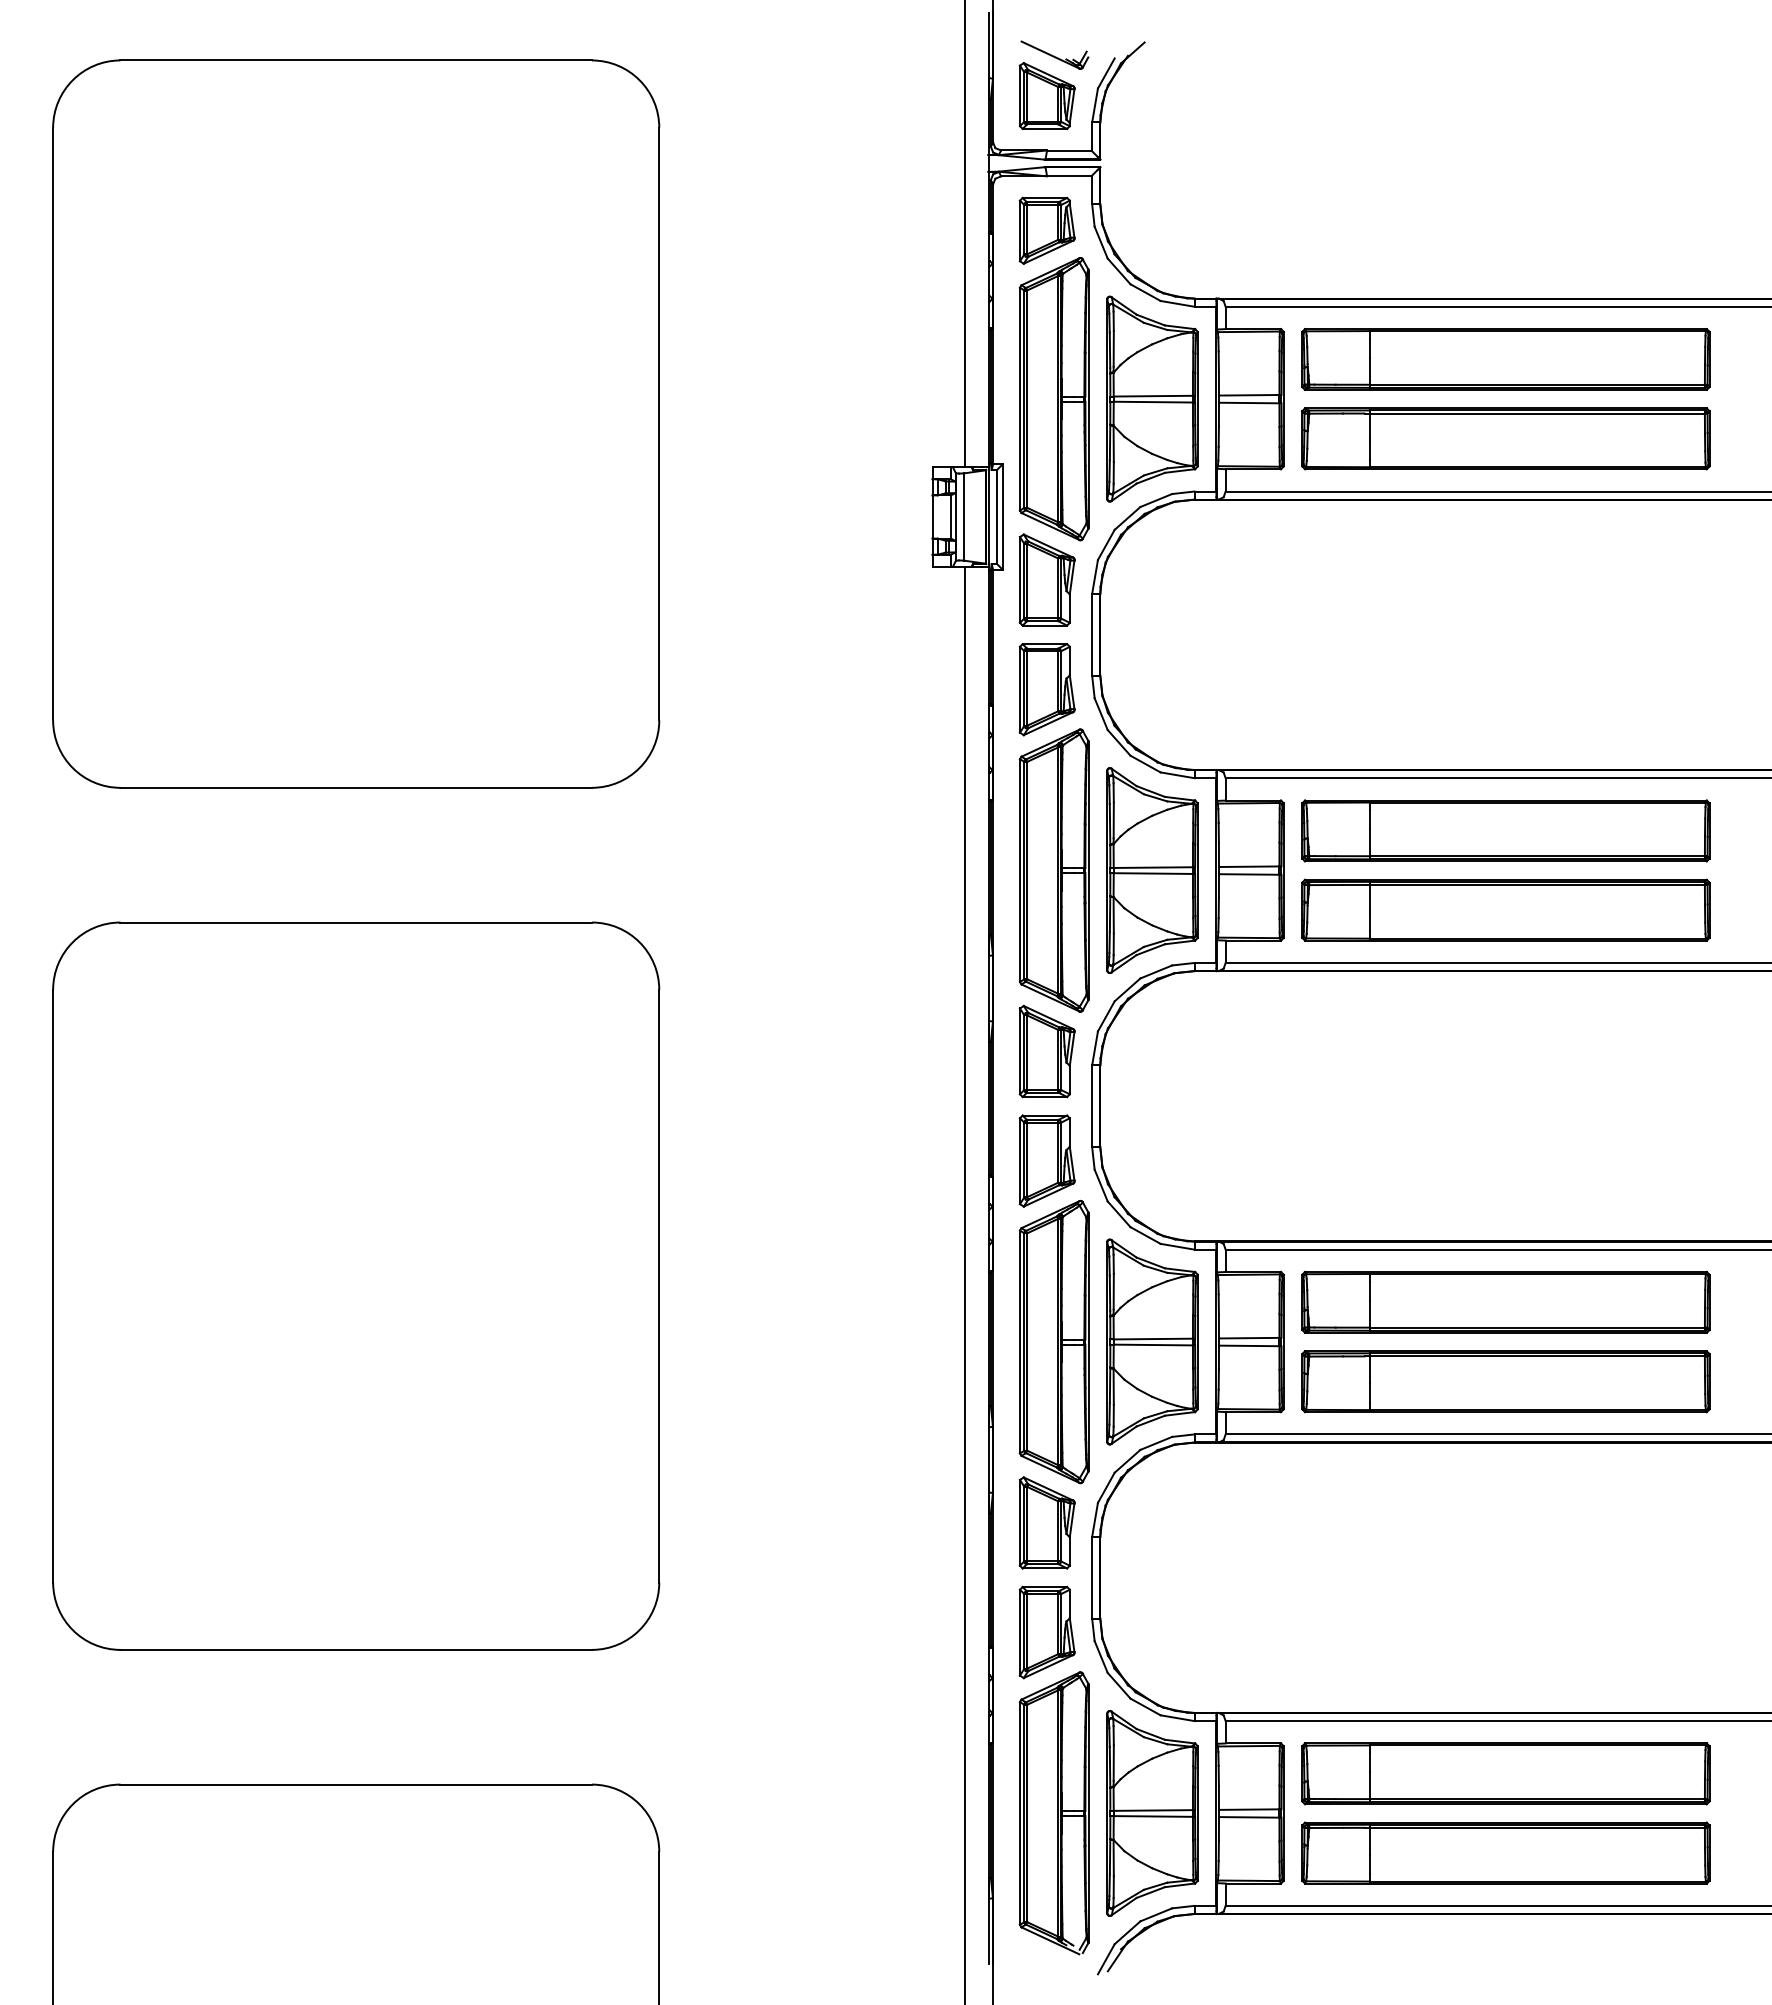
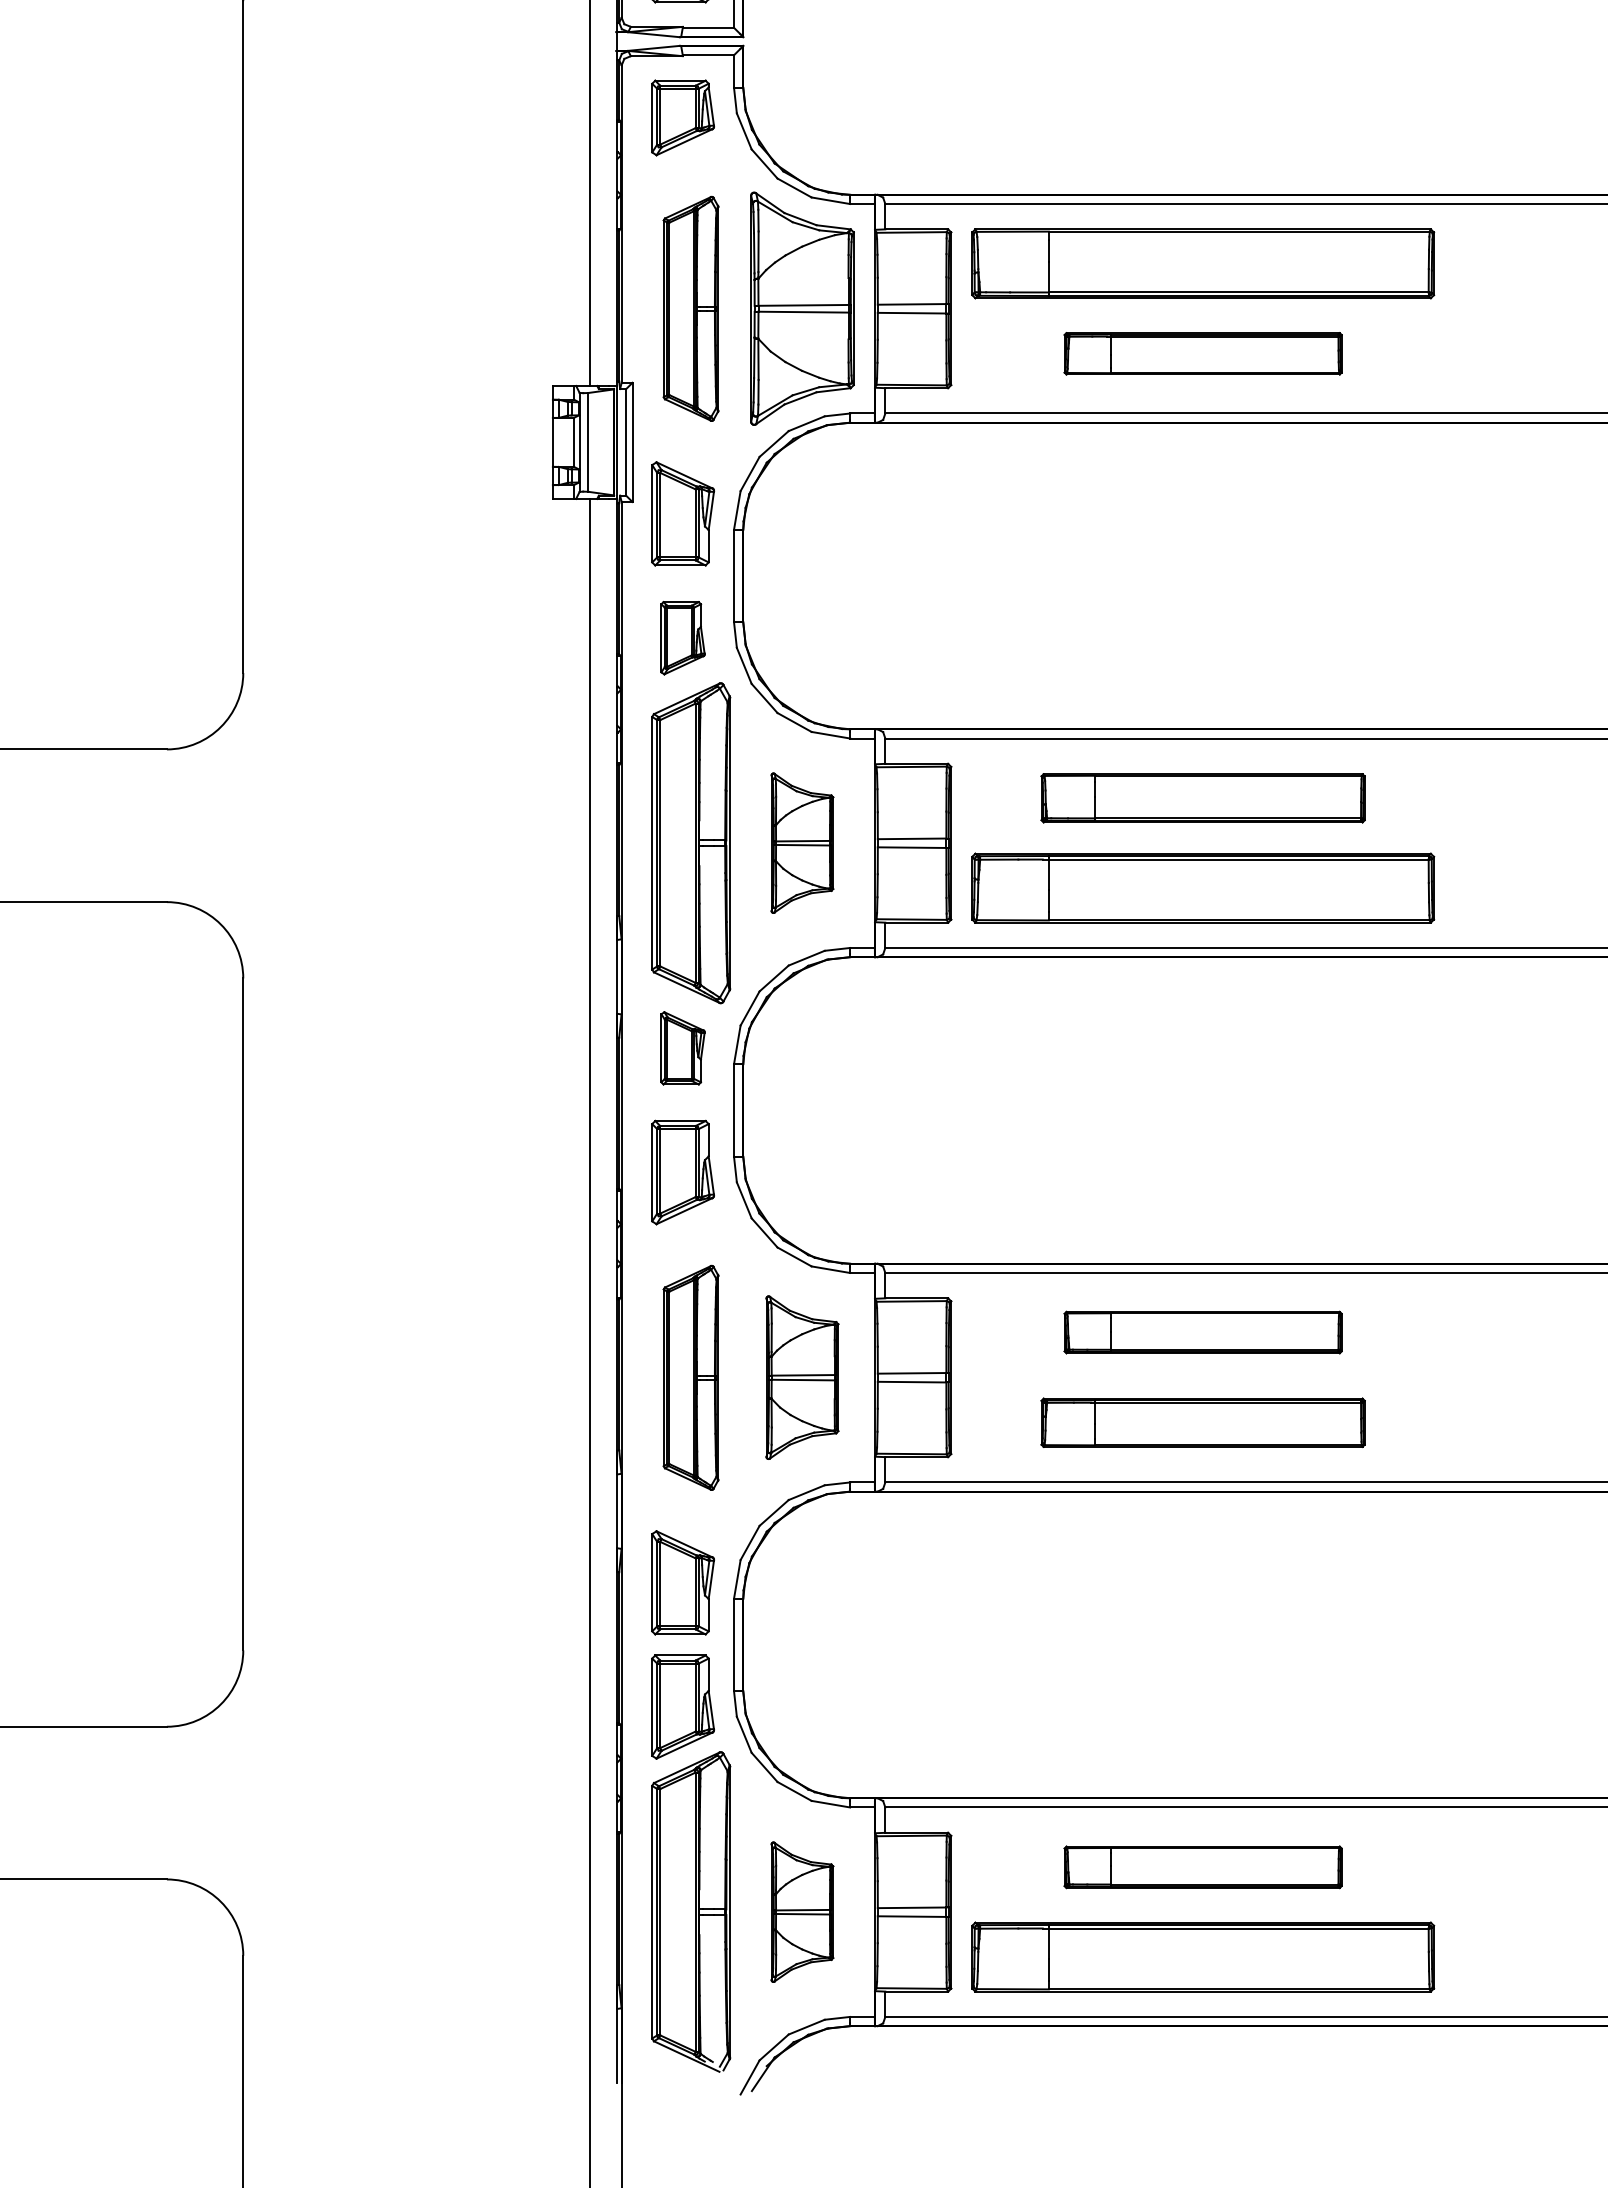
part: (1053, 399) -> (690, 309), size x0.7
part: (1505, 438) -> (1202, 353), size x0.6
part: (1046, 689) -> (682, 637), size x0.7
part: (1505, 830) -> (1202, 797), size x0.7
part: (1152, 870) -> (802, 843), size x0.6
part: (1046, 1051) -> (682, 1048), size x0.7
part: (1505, 1301) -> (1202, 1331), size x0.6
part: (1152, 1341) -> (802, 1377), size x0.7
part: (1053, 1342) -> (690, 1378), size x0.7
part: (1505, 1381) -> (1202, 1422), size x0.7
part: (1505, 1773) -> (1202, 1866), size x0.6
part: (1152, 1813) -> (802, 1912), size x0.6

